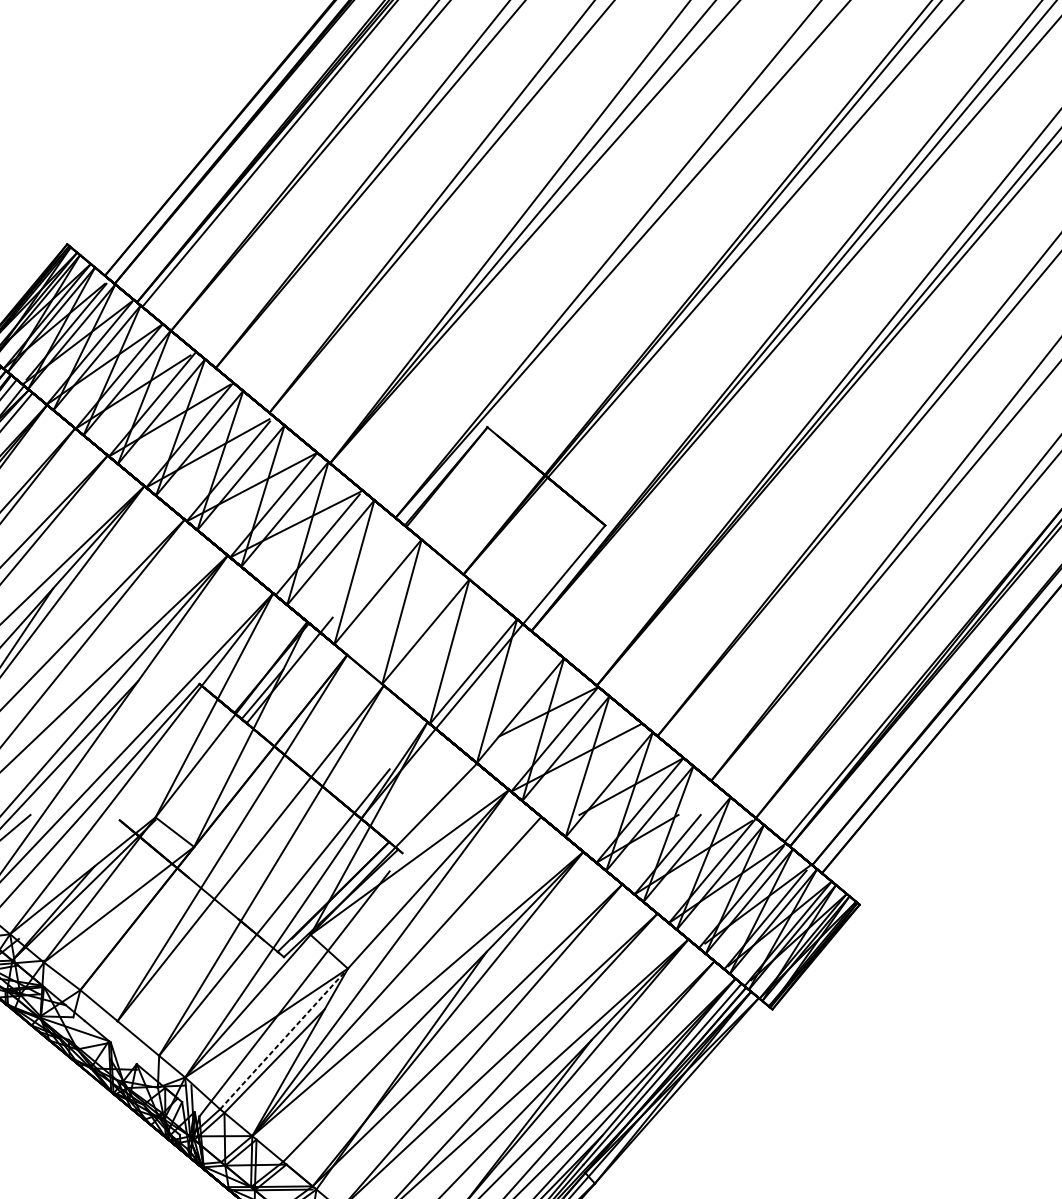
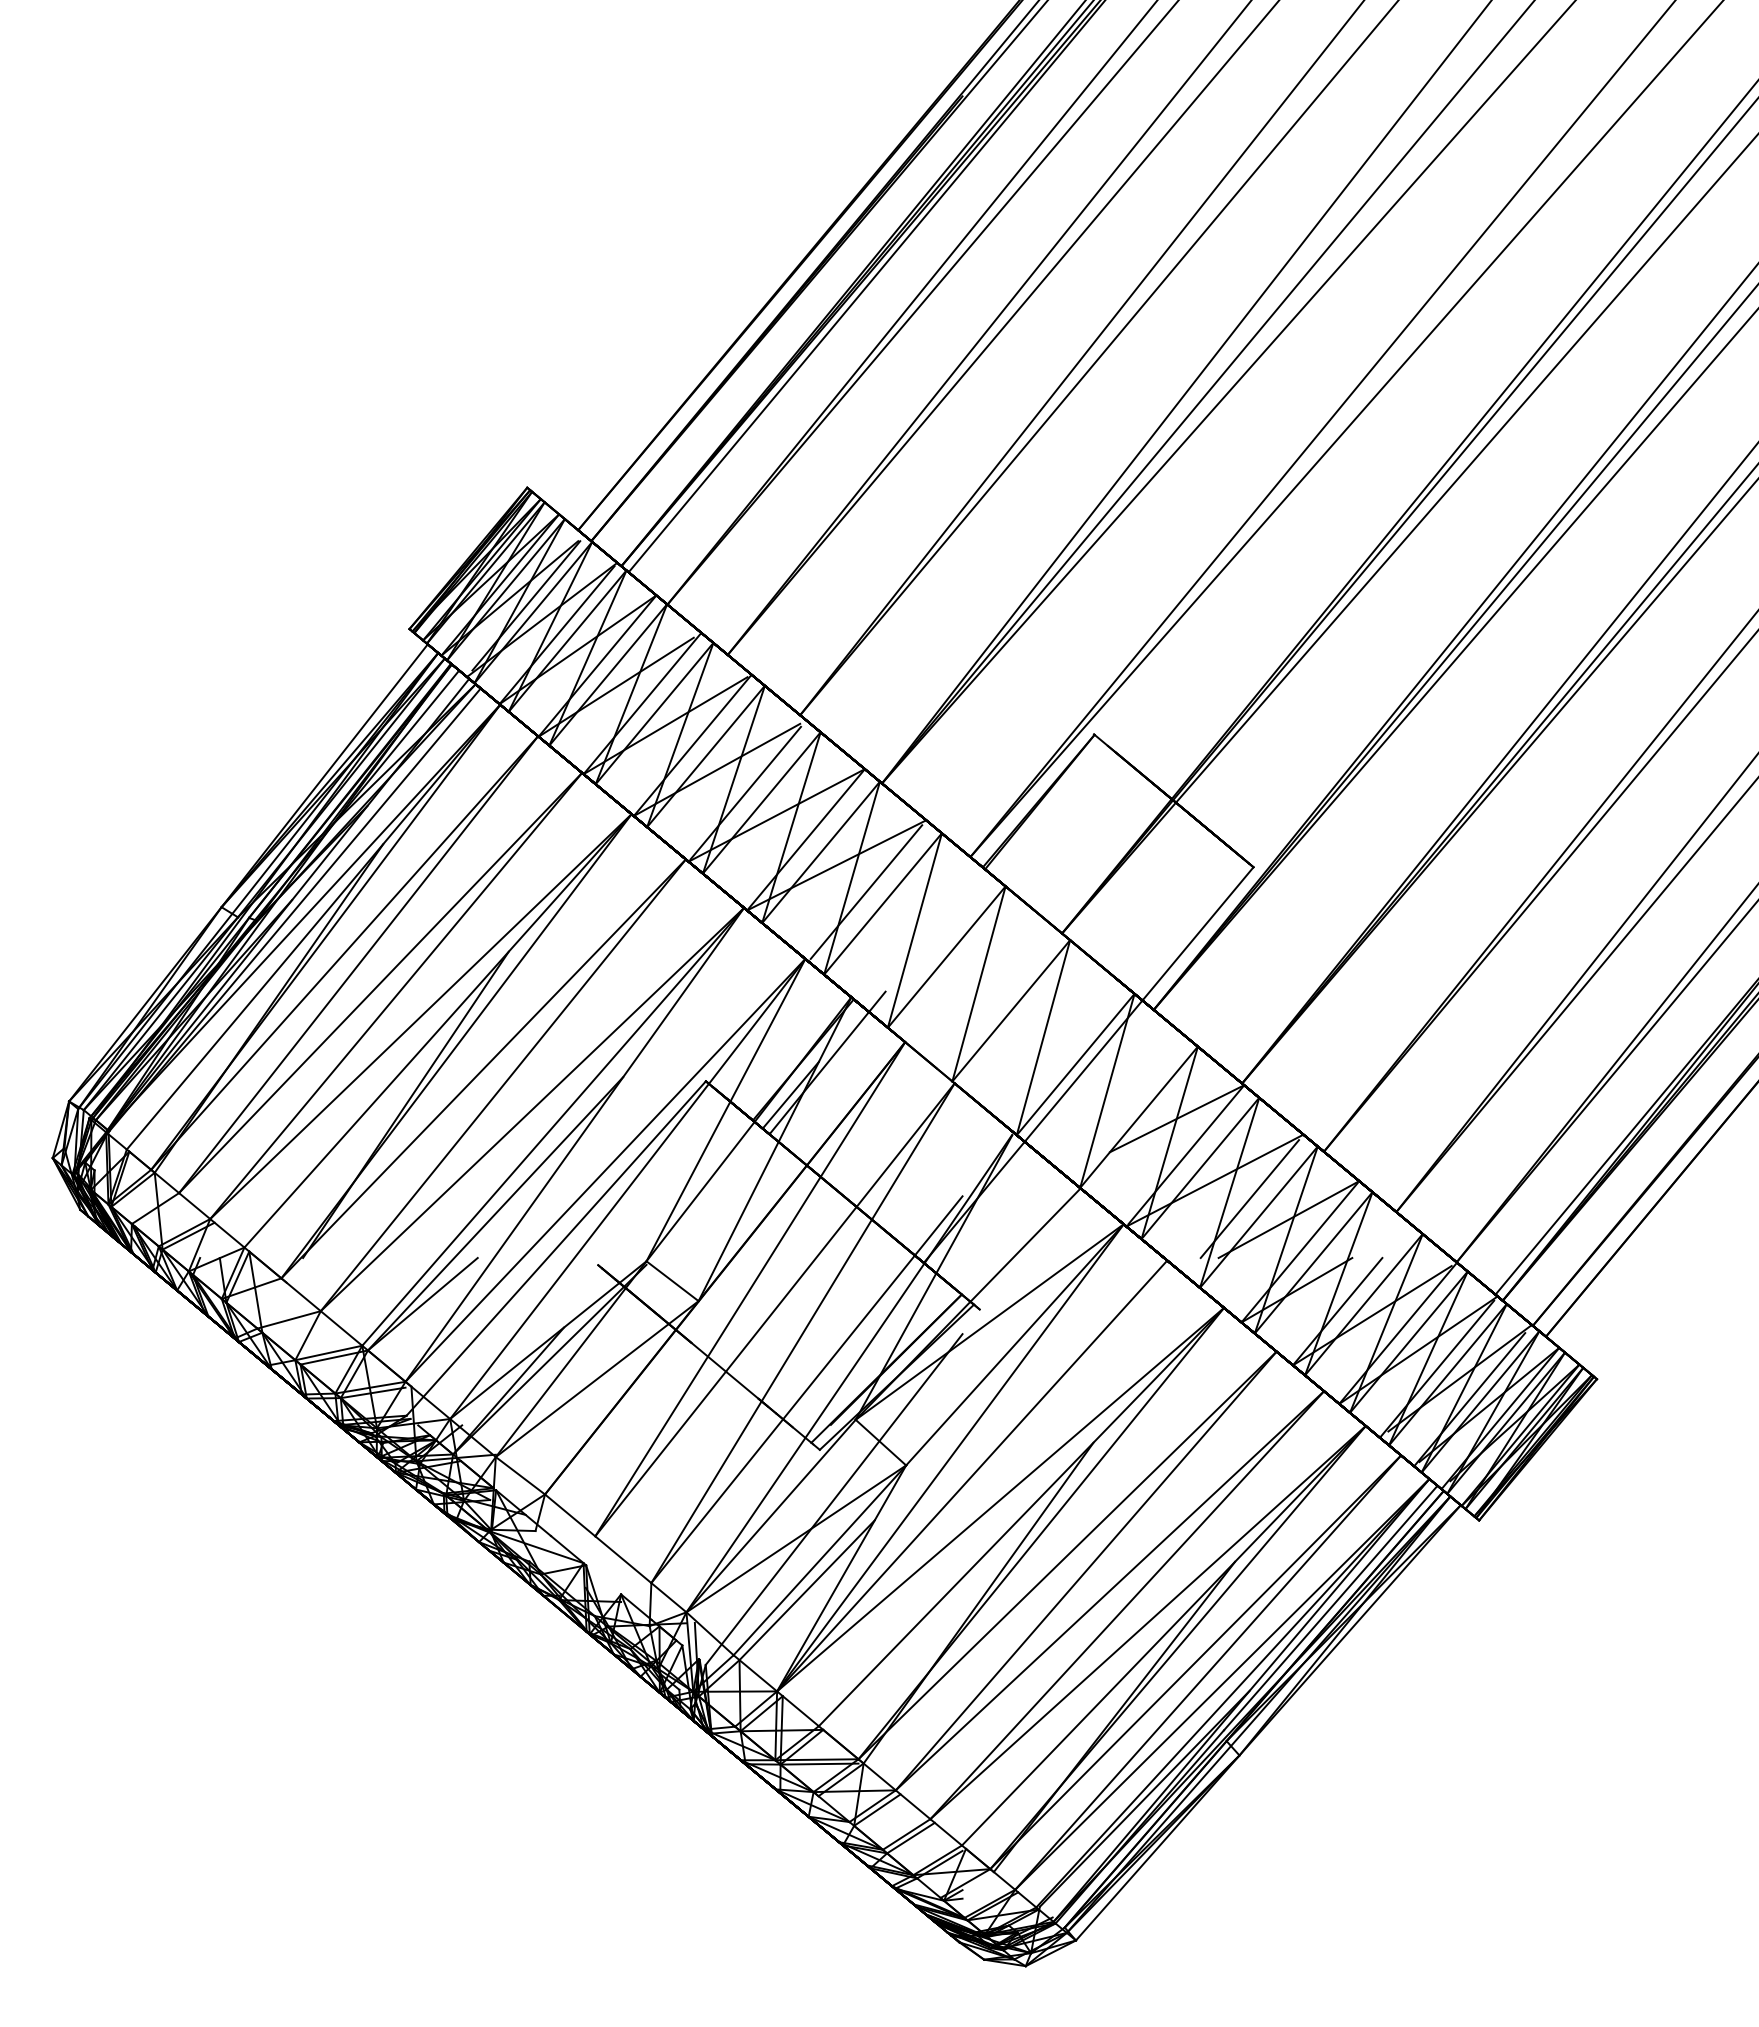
line: (602, 771) -> (1249, 1199), added
line: (284, 1038) -> (820, 1559), dashed -> solid

